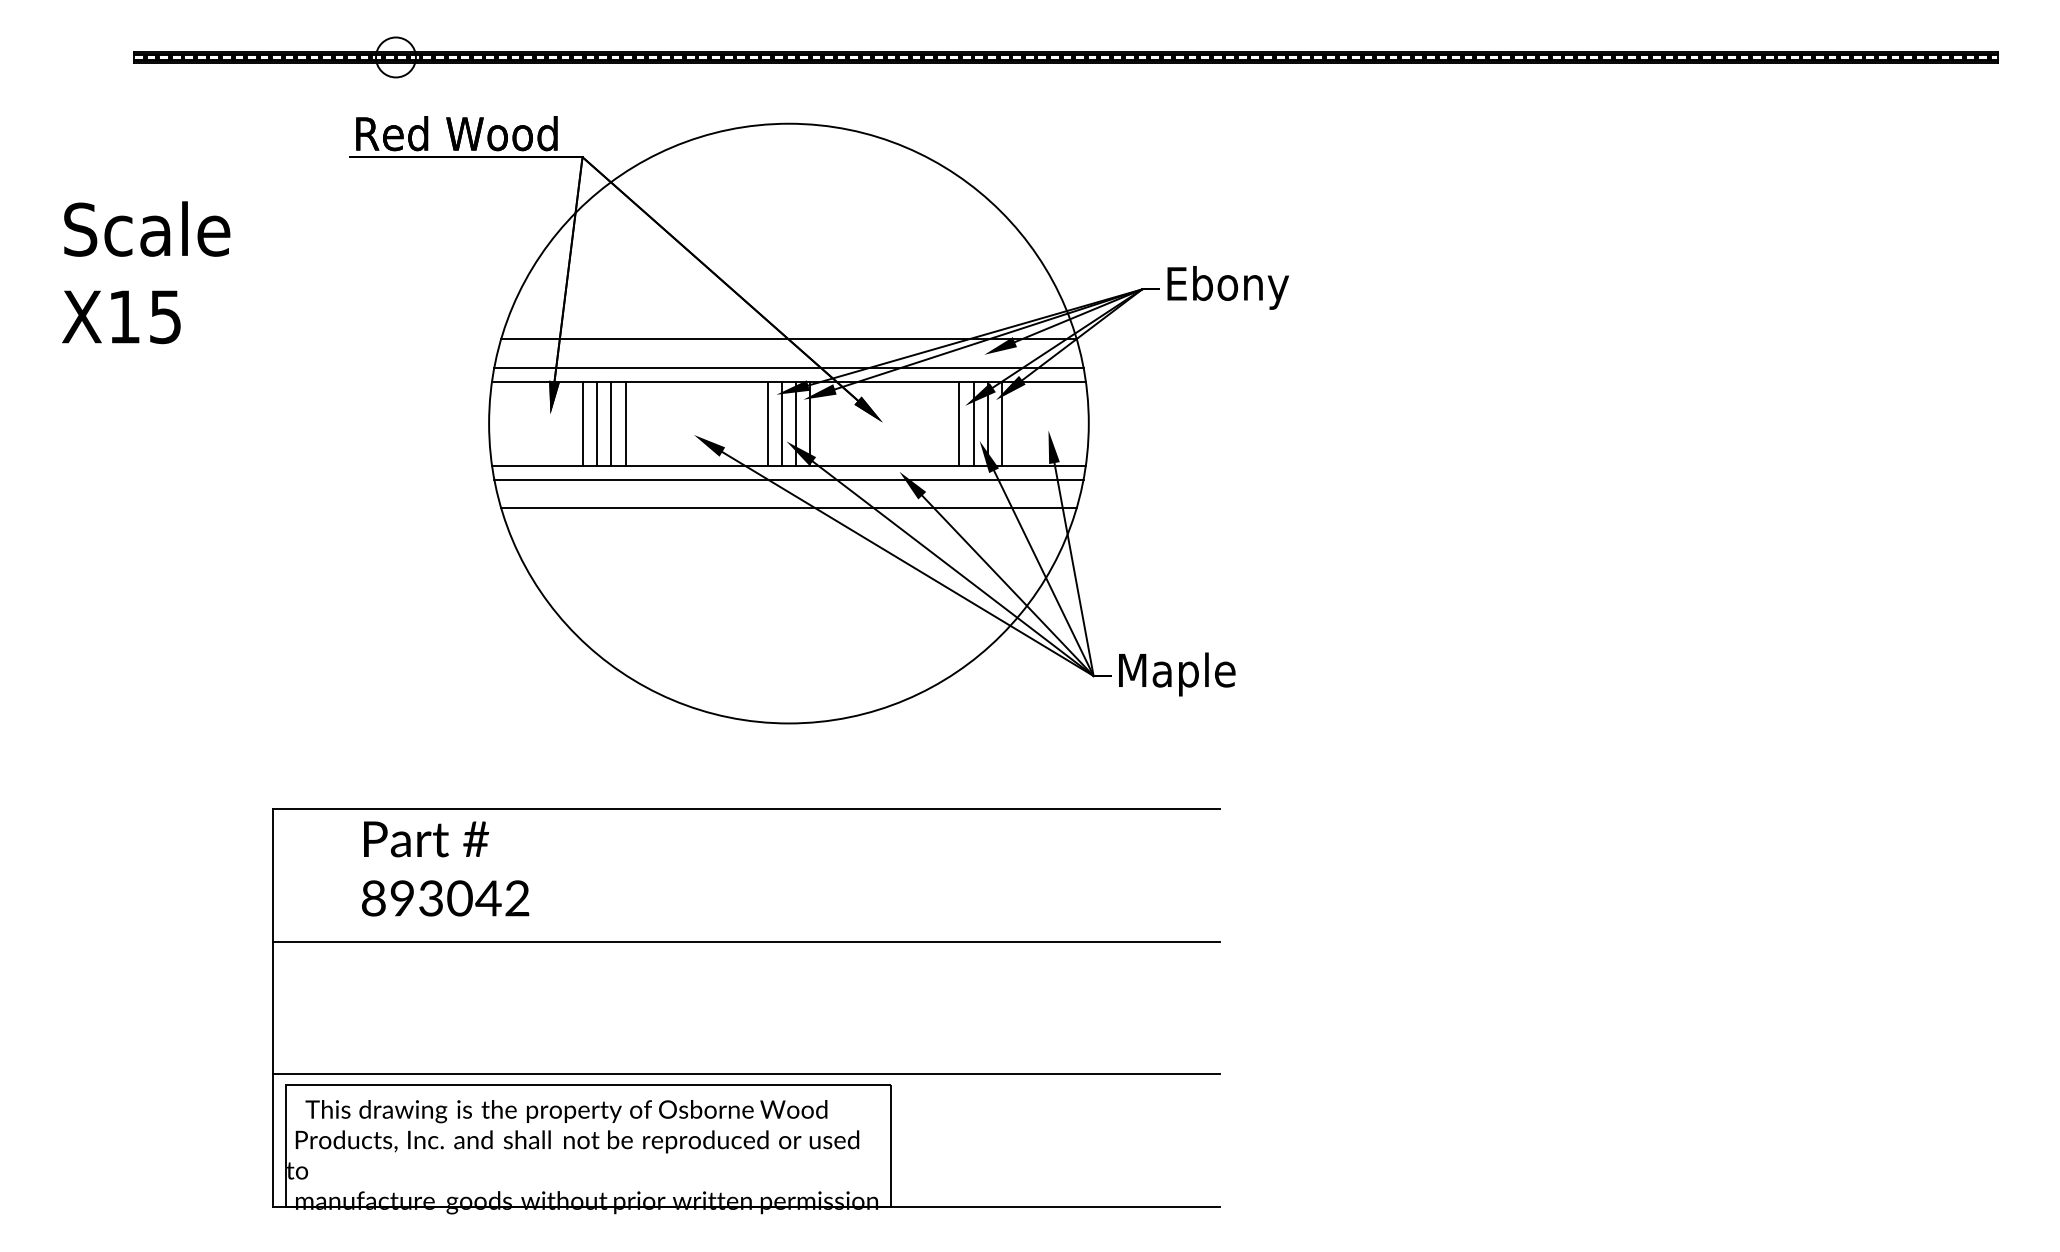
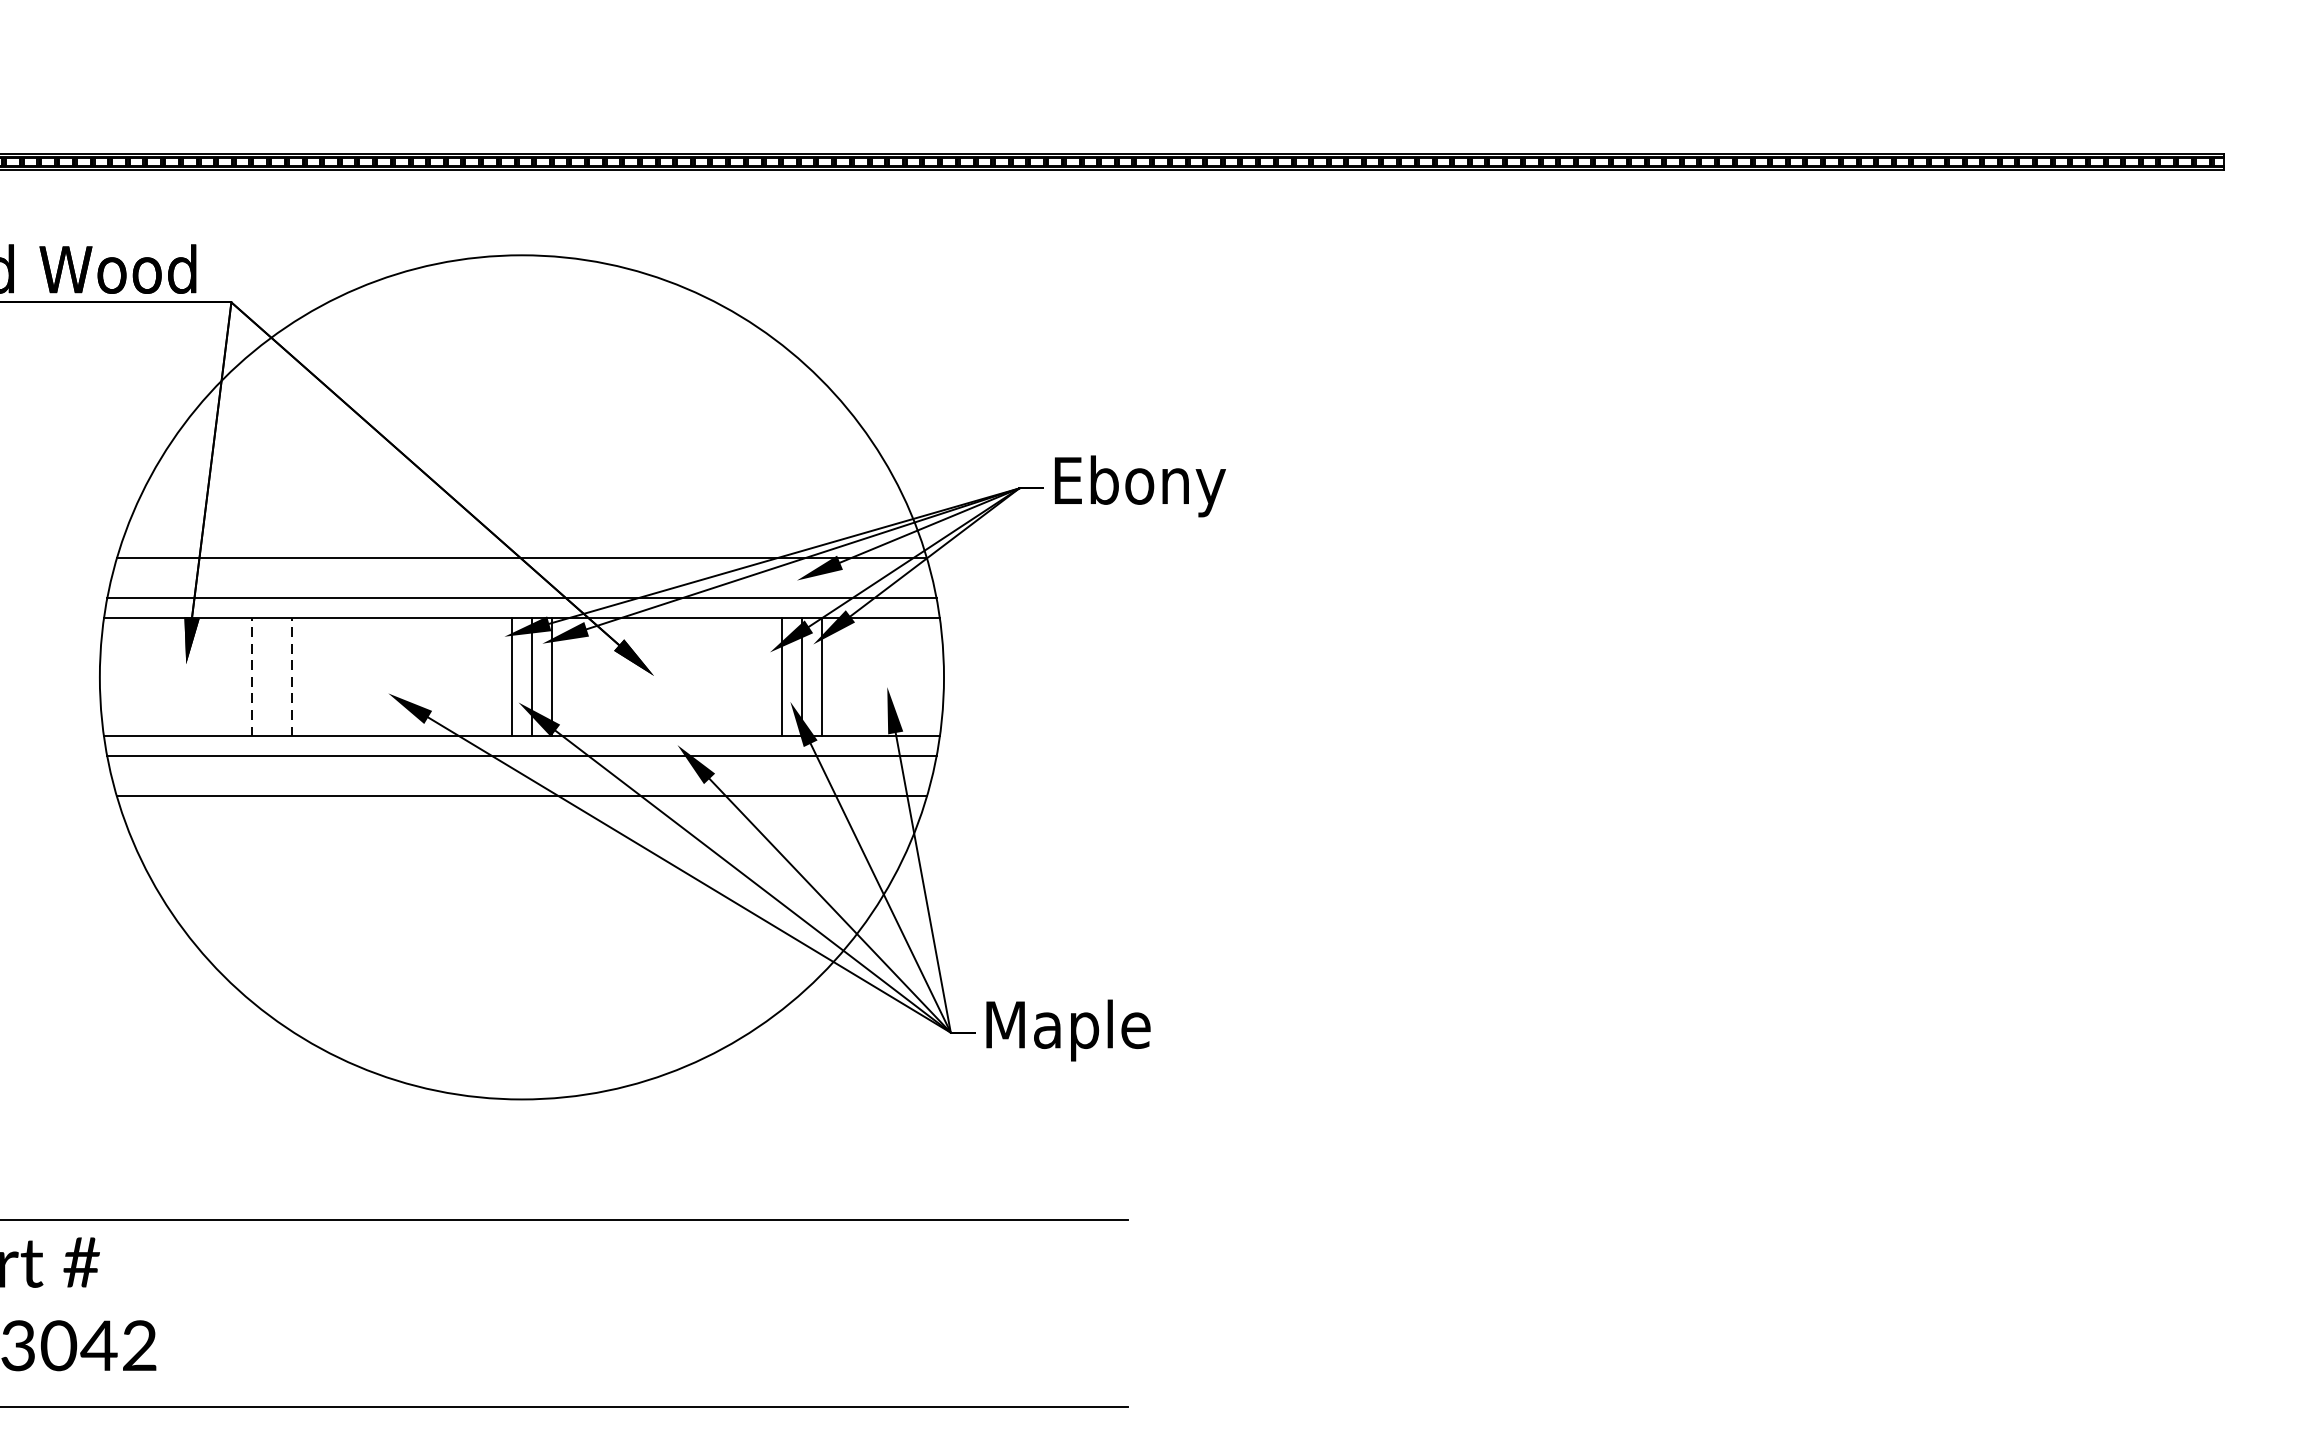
line: (583, 423) -> (232, 677), removed
line: (597, 423) -> (252, 677), solid -> dashed
line: (611, 423) -> (272, 677), removed
line: (625, 423) -> (291, 677), solid -> dashed
line: (767, 423) -> (491, 677), removed
line: (959, 423) -> (761, 677), removed

